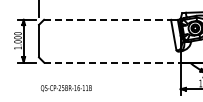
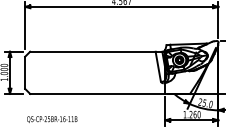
line: (107, 19) -> (92, 51), dashed -> solid
line: (113, 62) -> (98, 93), dashed -> solid

